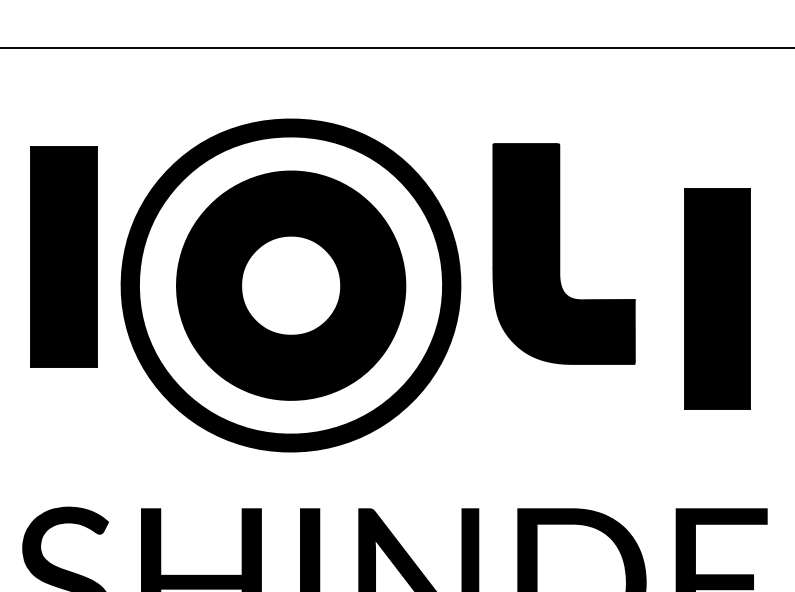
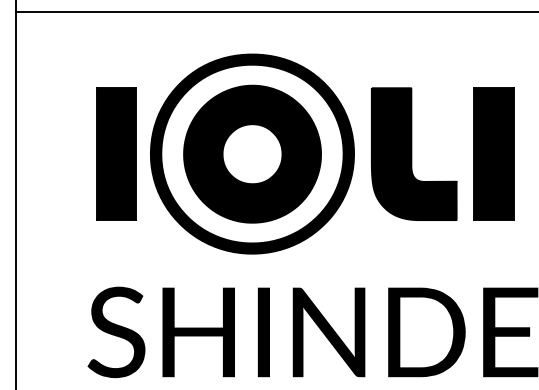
part: (562, 252) -> (413, 153), moved
part: (64, 256) -> (116, 153), moved
part: (716, 297) -> (493, 153), moved

